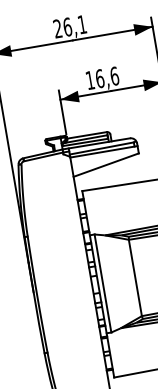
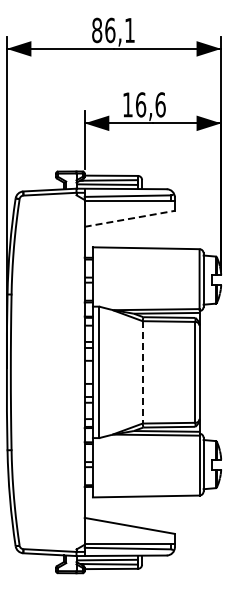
text: (58, 28) -> (97, 30), 26,1 -> 86,1
line: (105, 164) -> (129, 218), solid -> dashed
line: (135, 278) -> (142, 372), solid -> dashed

